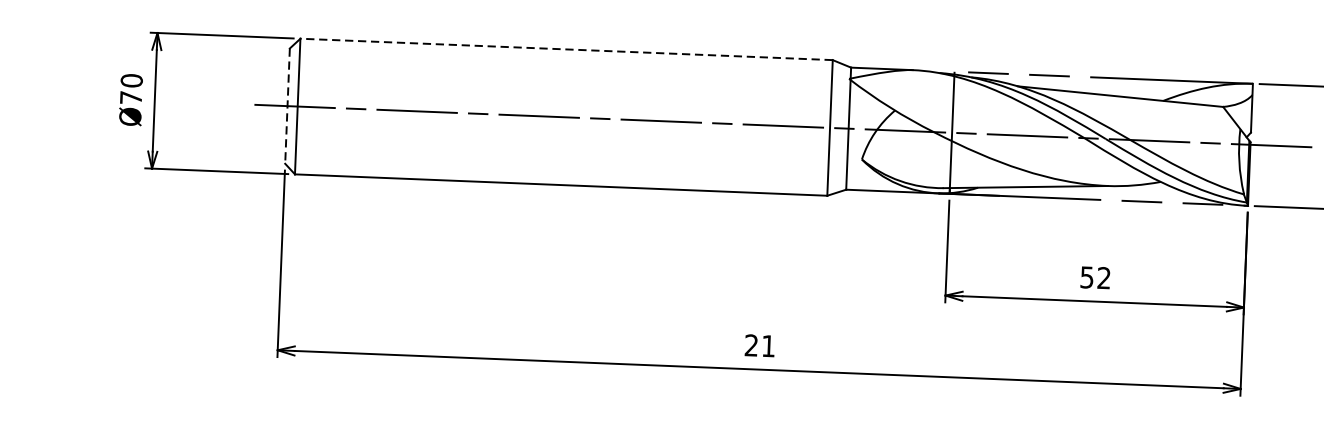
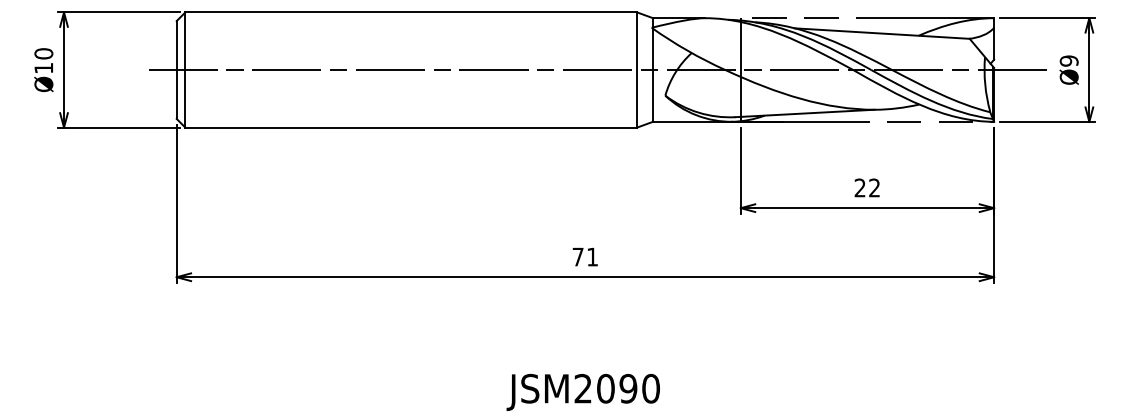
line: (566, 49) -> (411, 12), dashed -> solid
text: (130, 98) -> (43, 68), Ø70 -> Ø10
line: (287, 106) -> (176, 70), dashed -> solid
text: (1086, 276) -> (859, 187), 52 -> 22
text: (750, 344) -> (577, 256), 21 -> 71

